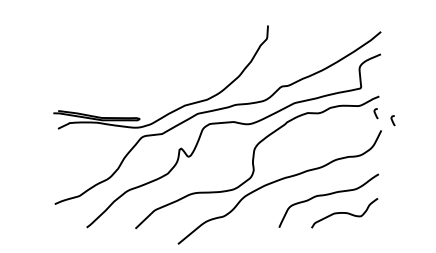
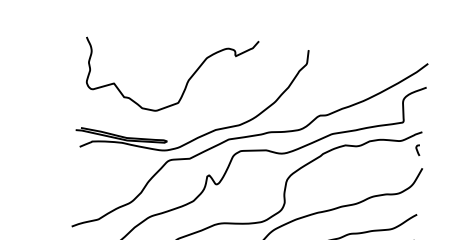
curve: (155, 60) -> (187, 80), added
curve: (392, 120) -> (434, 158), removed

